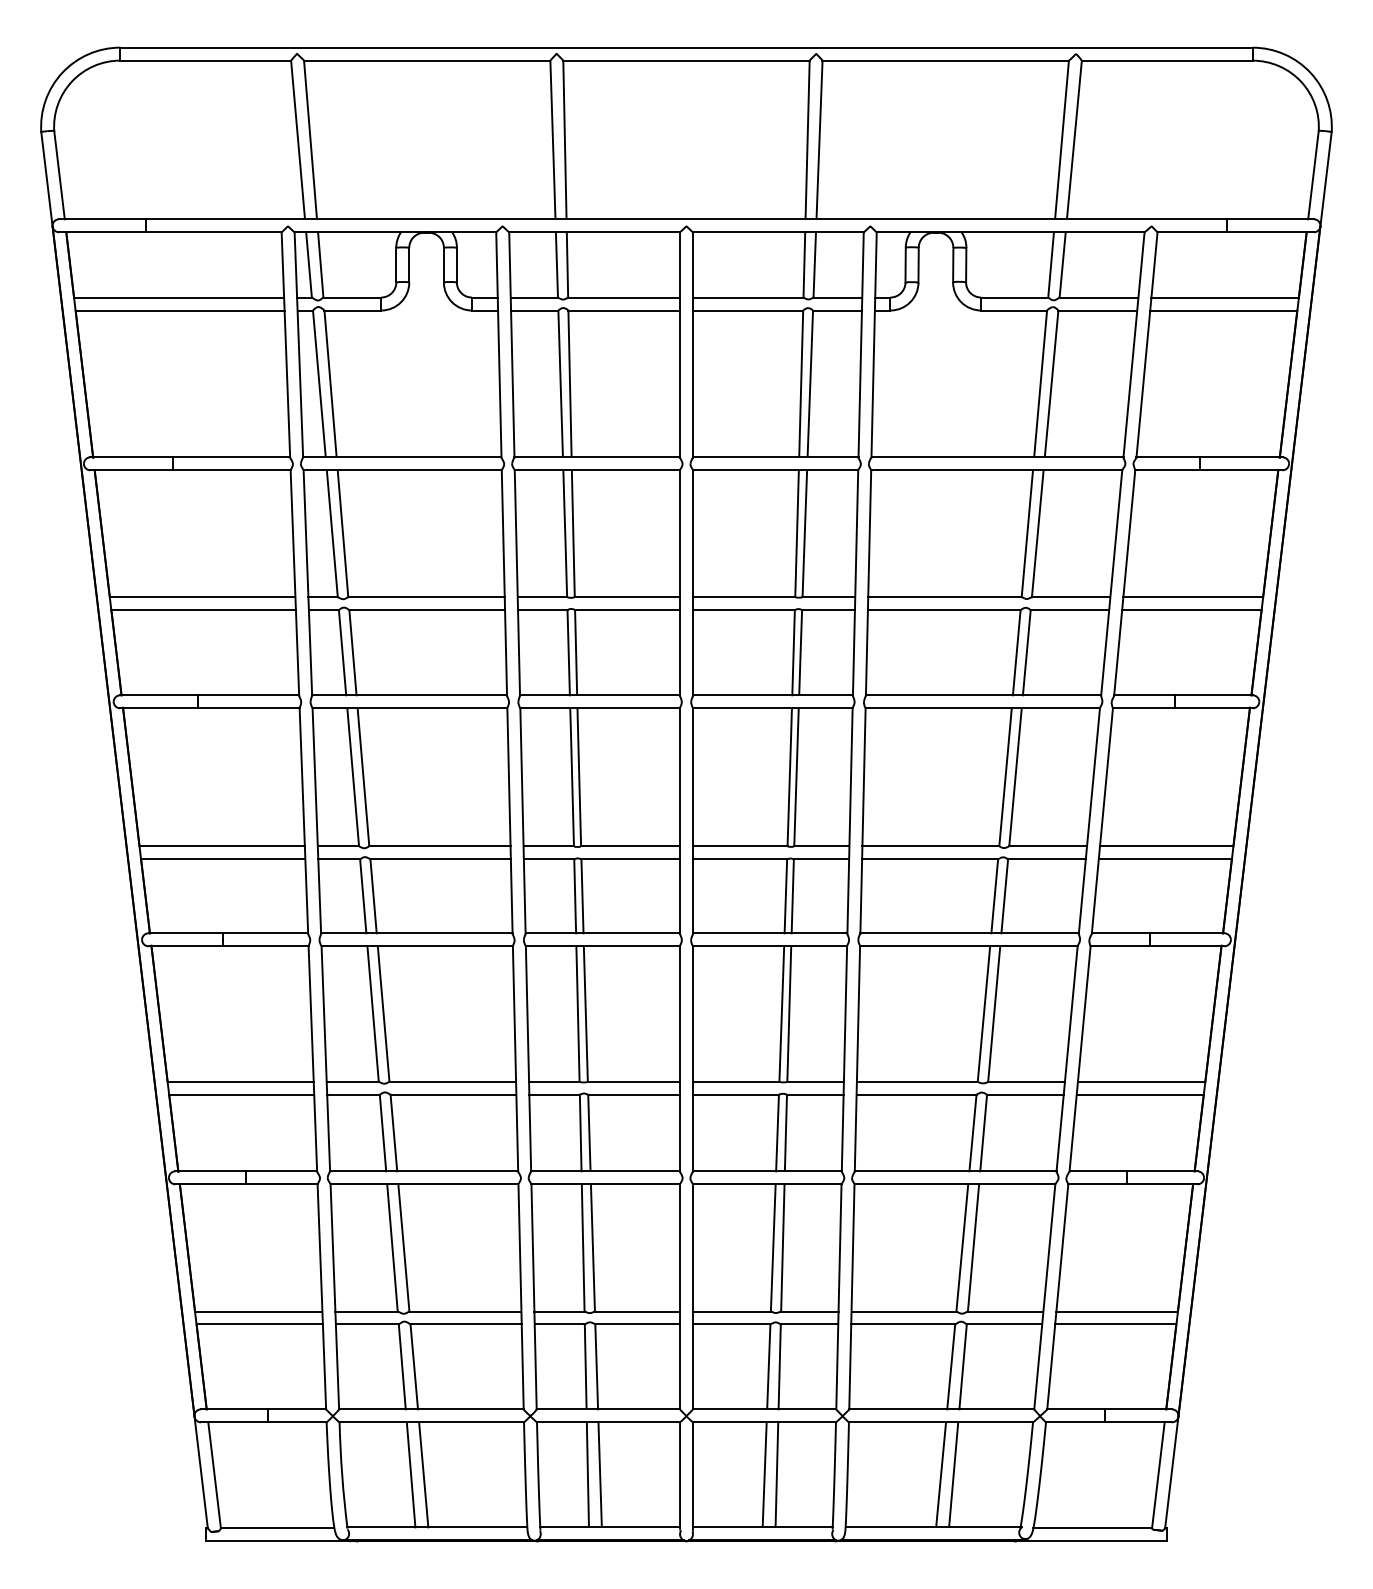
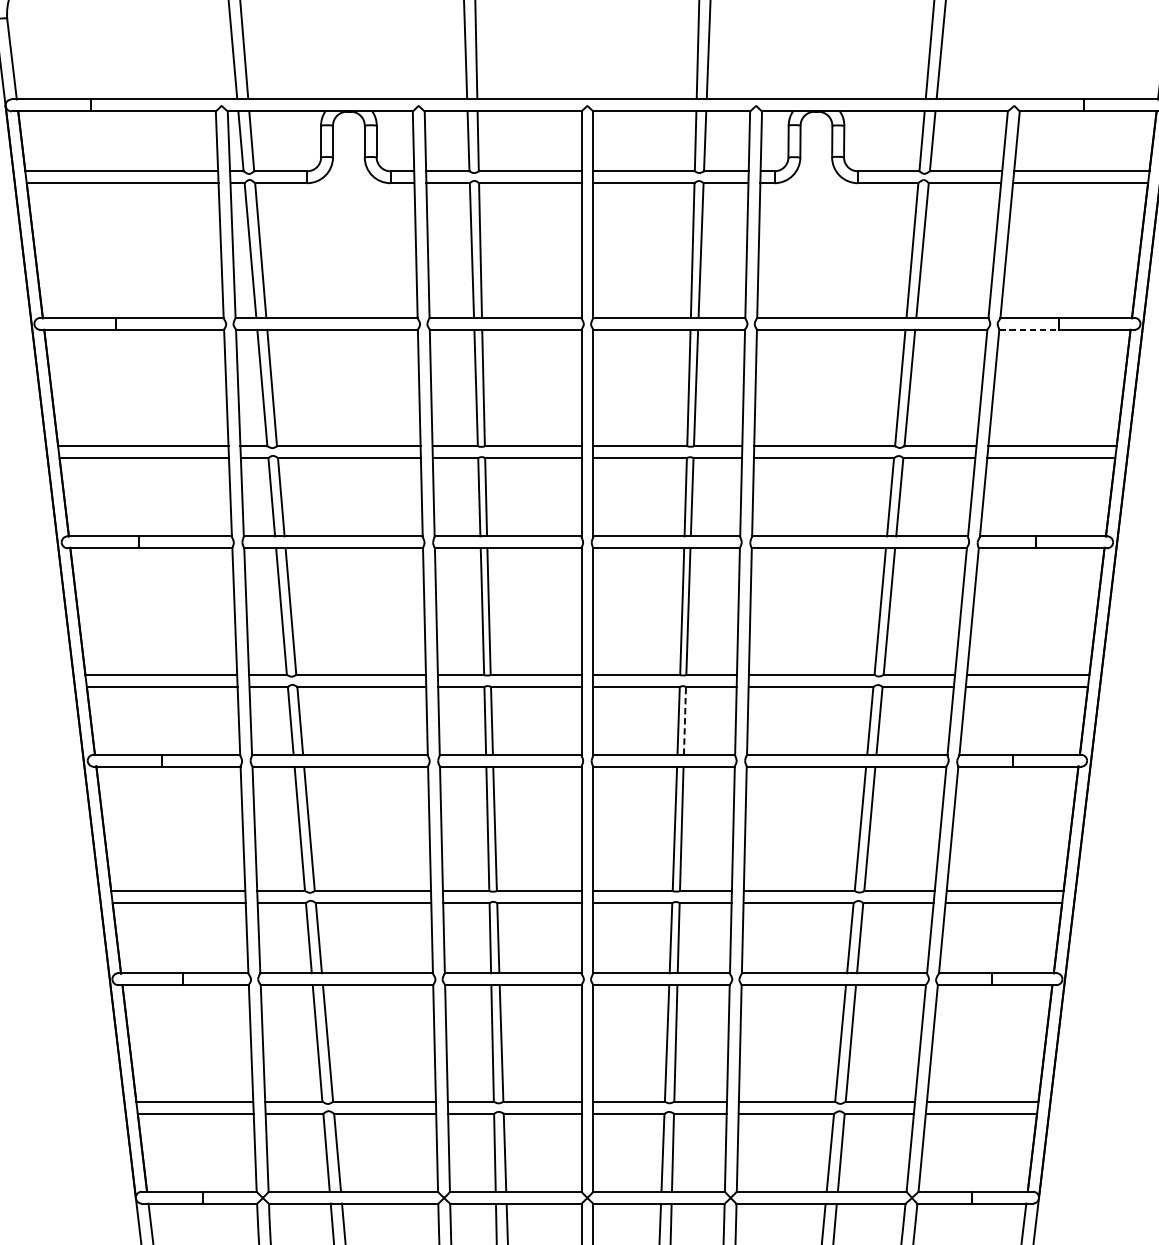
line: (1167, 470) -> (1028, 330), solid -> dashed
line: (792, 896) -> (684, 721), solid -> dashed

